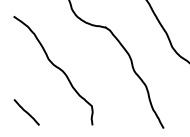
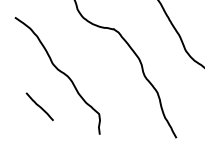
line: (26, 112) -> (39, 106), moved

